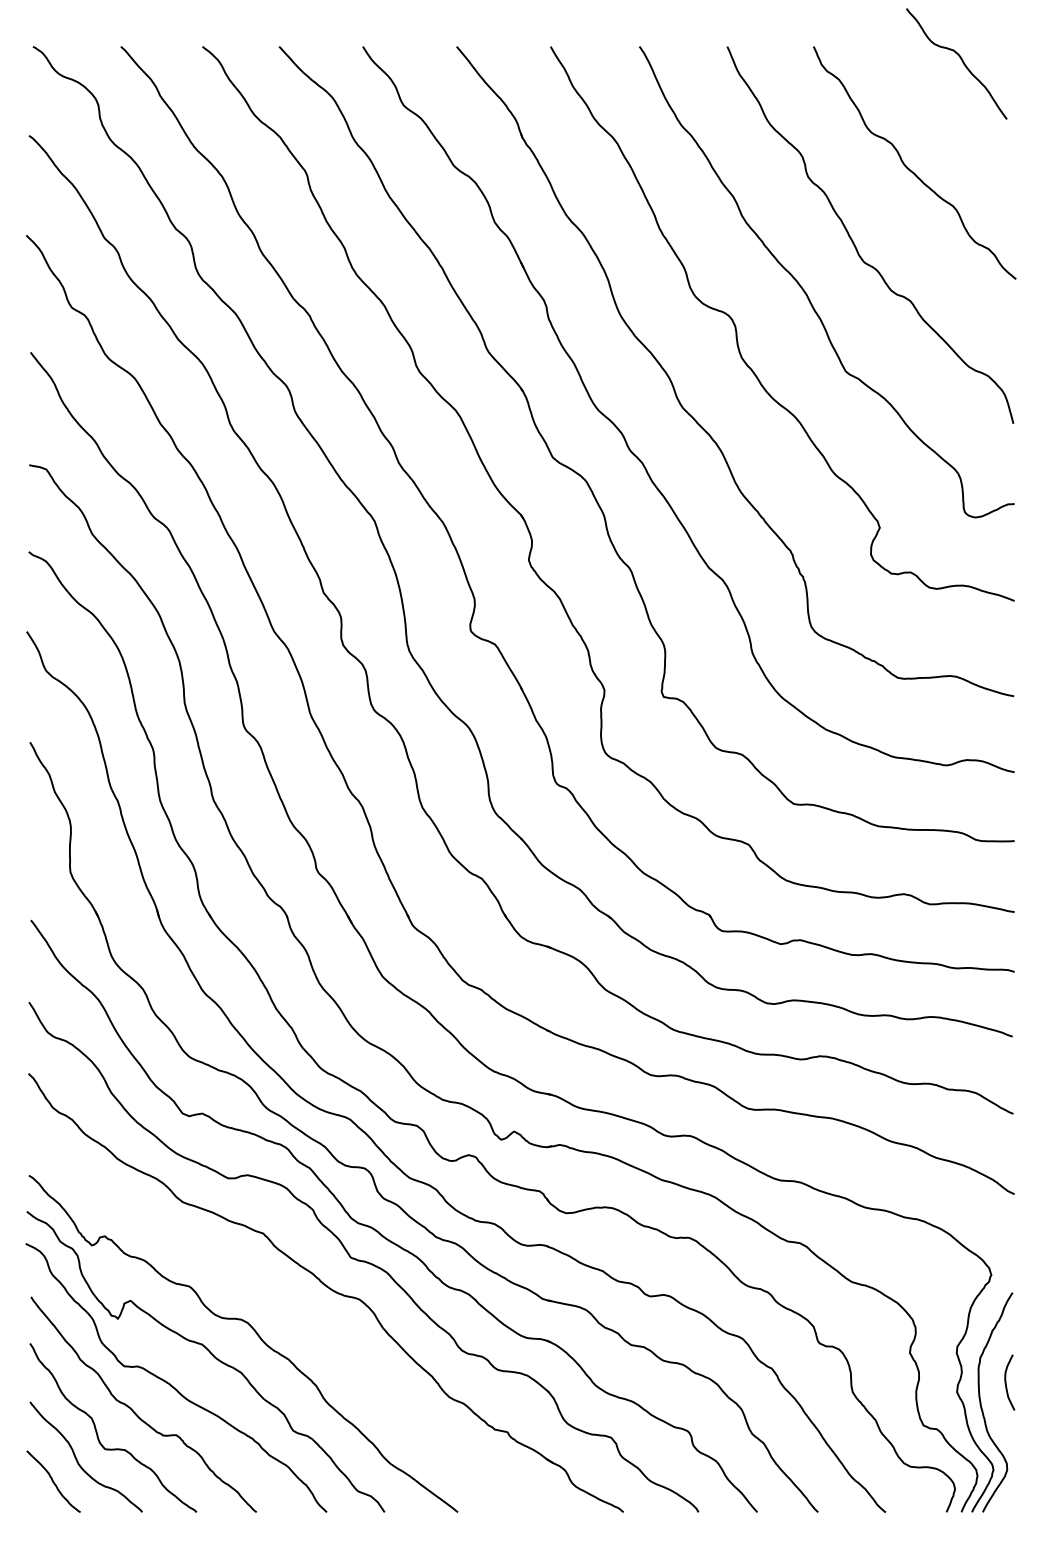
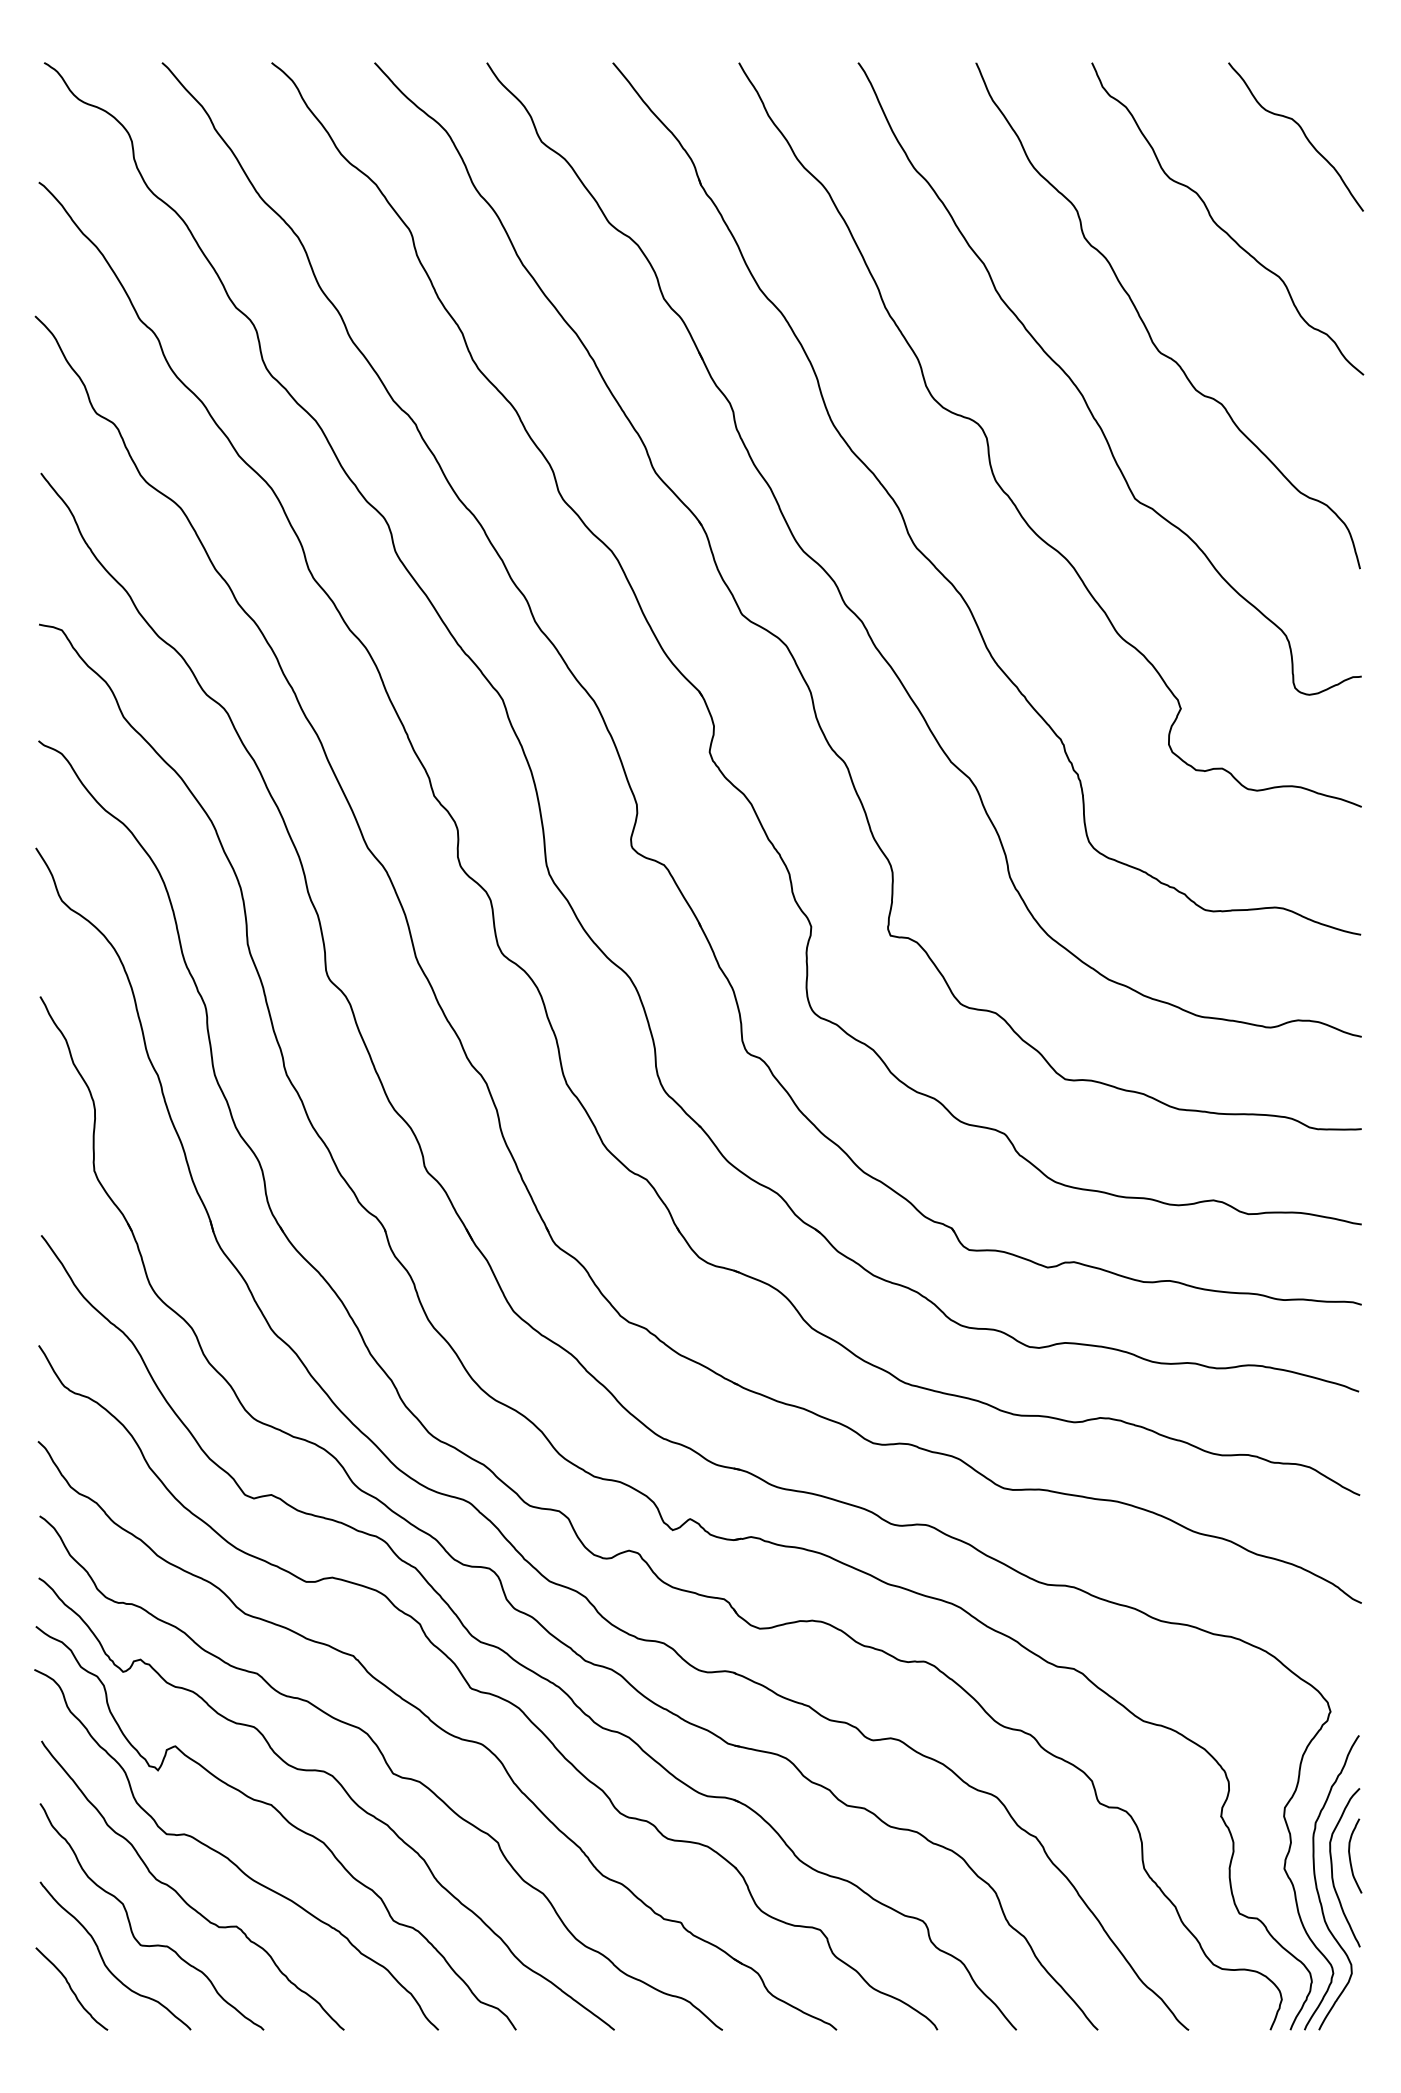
curve: (961, 60) -> (1302, 132), moved
curve: (289, 1317) -> (388, 1768), added
curve: (992, 1391) -> (1332, 1867), added

